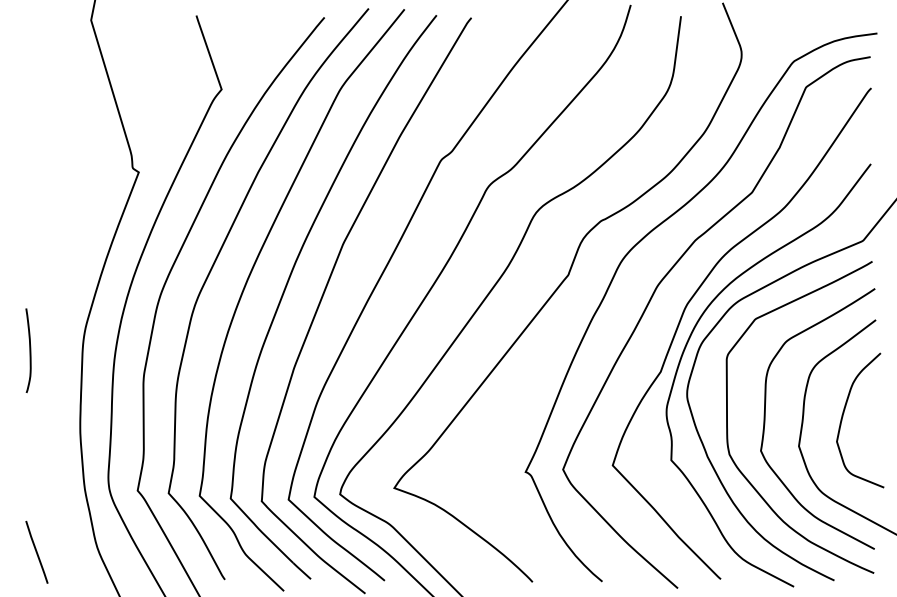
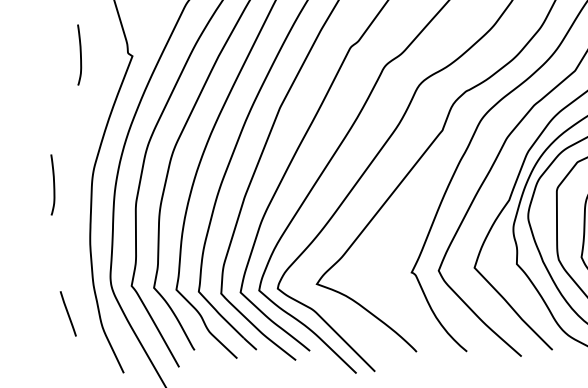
curve: (66, 170) -> (80, 54), added
line: (36, 551) -> (68, 313), moved

